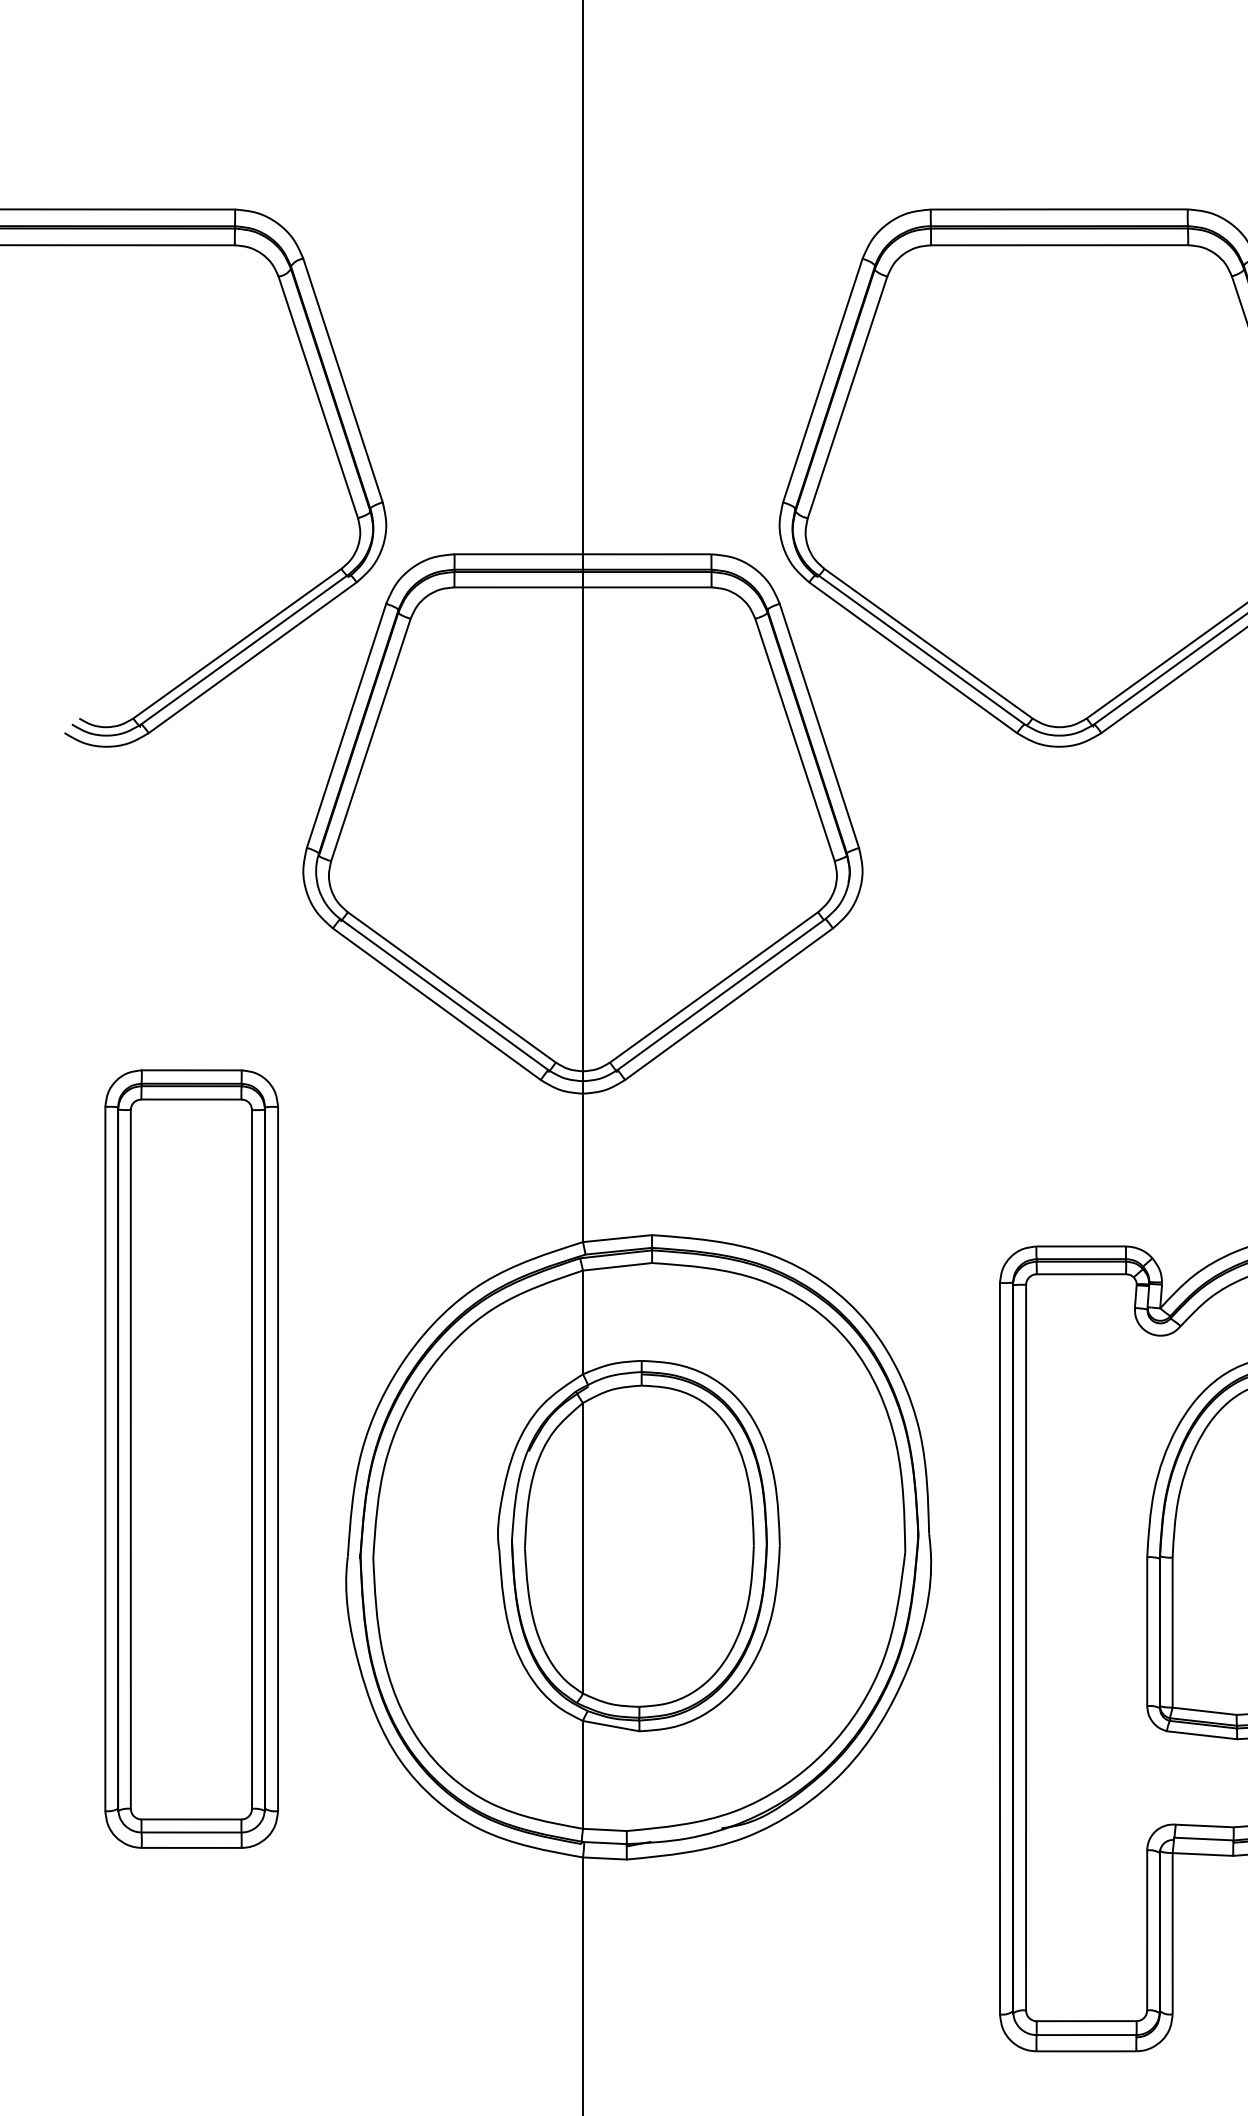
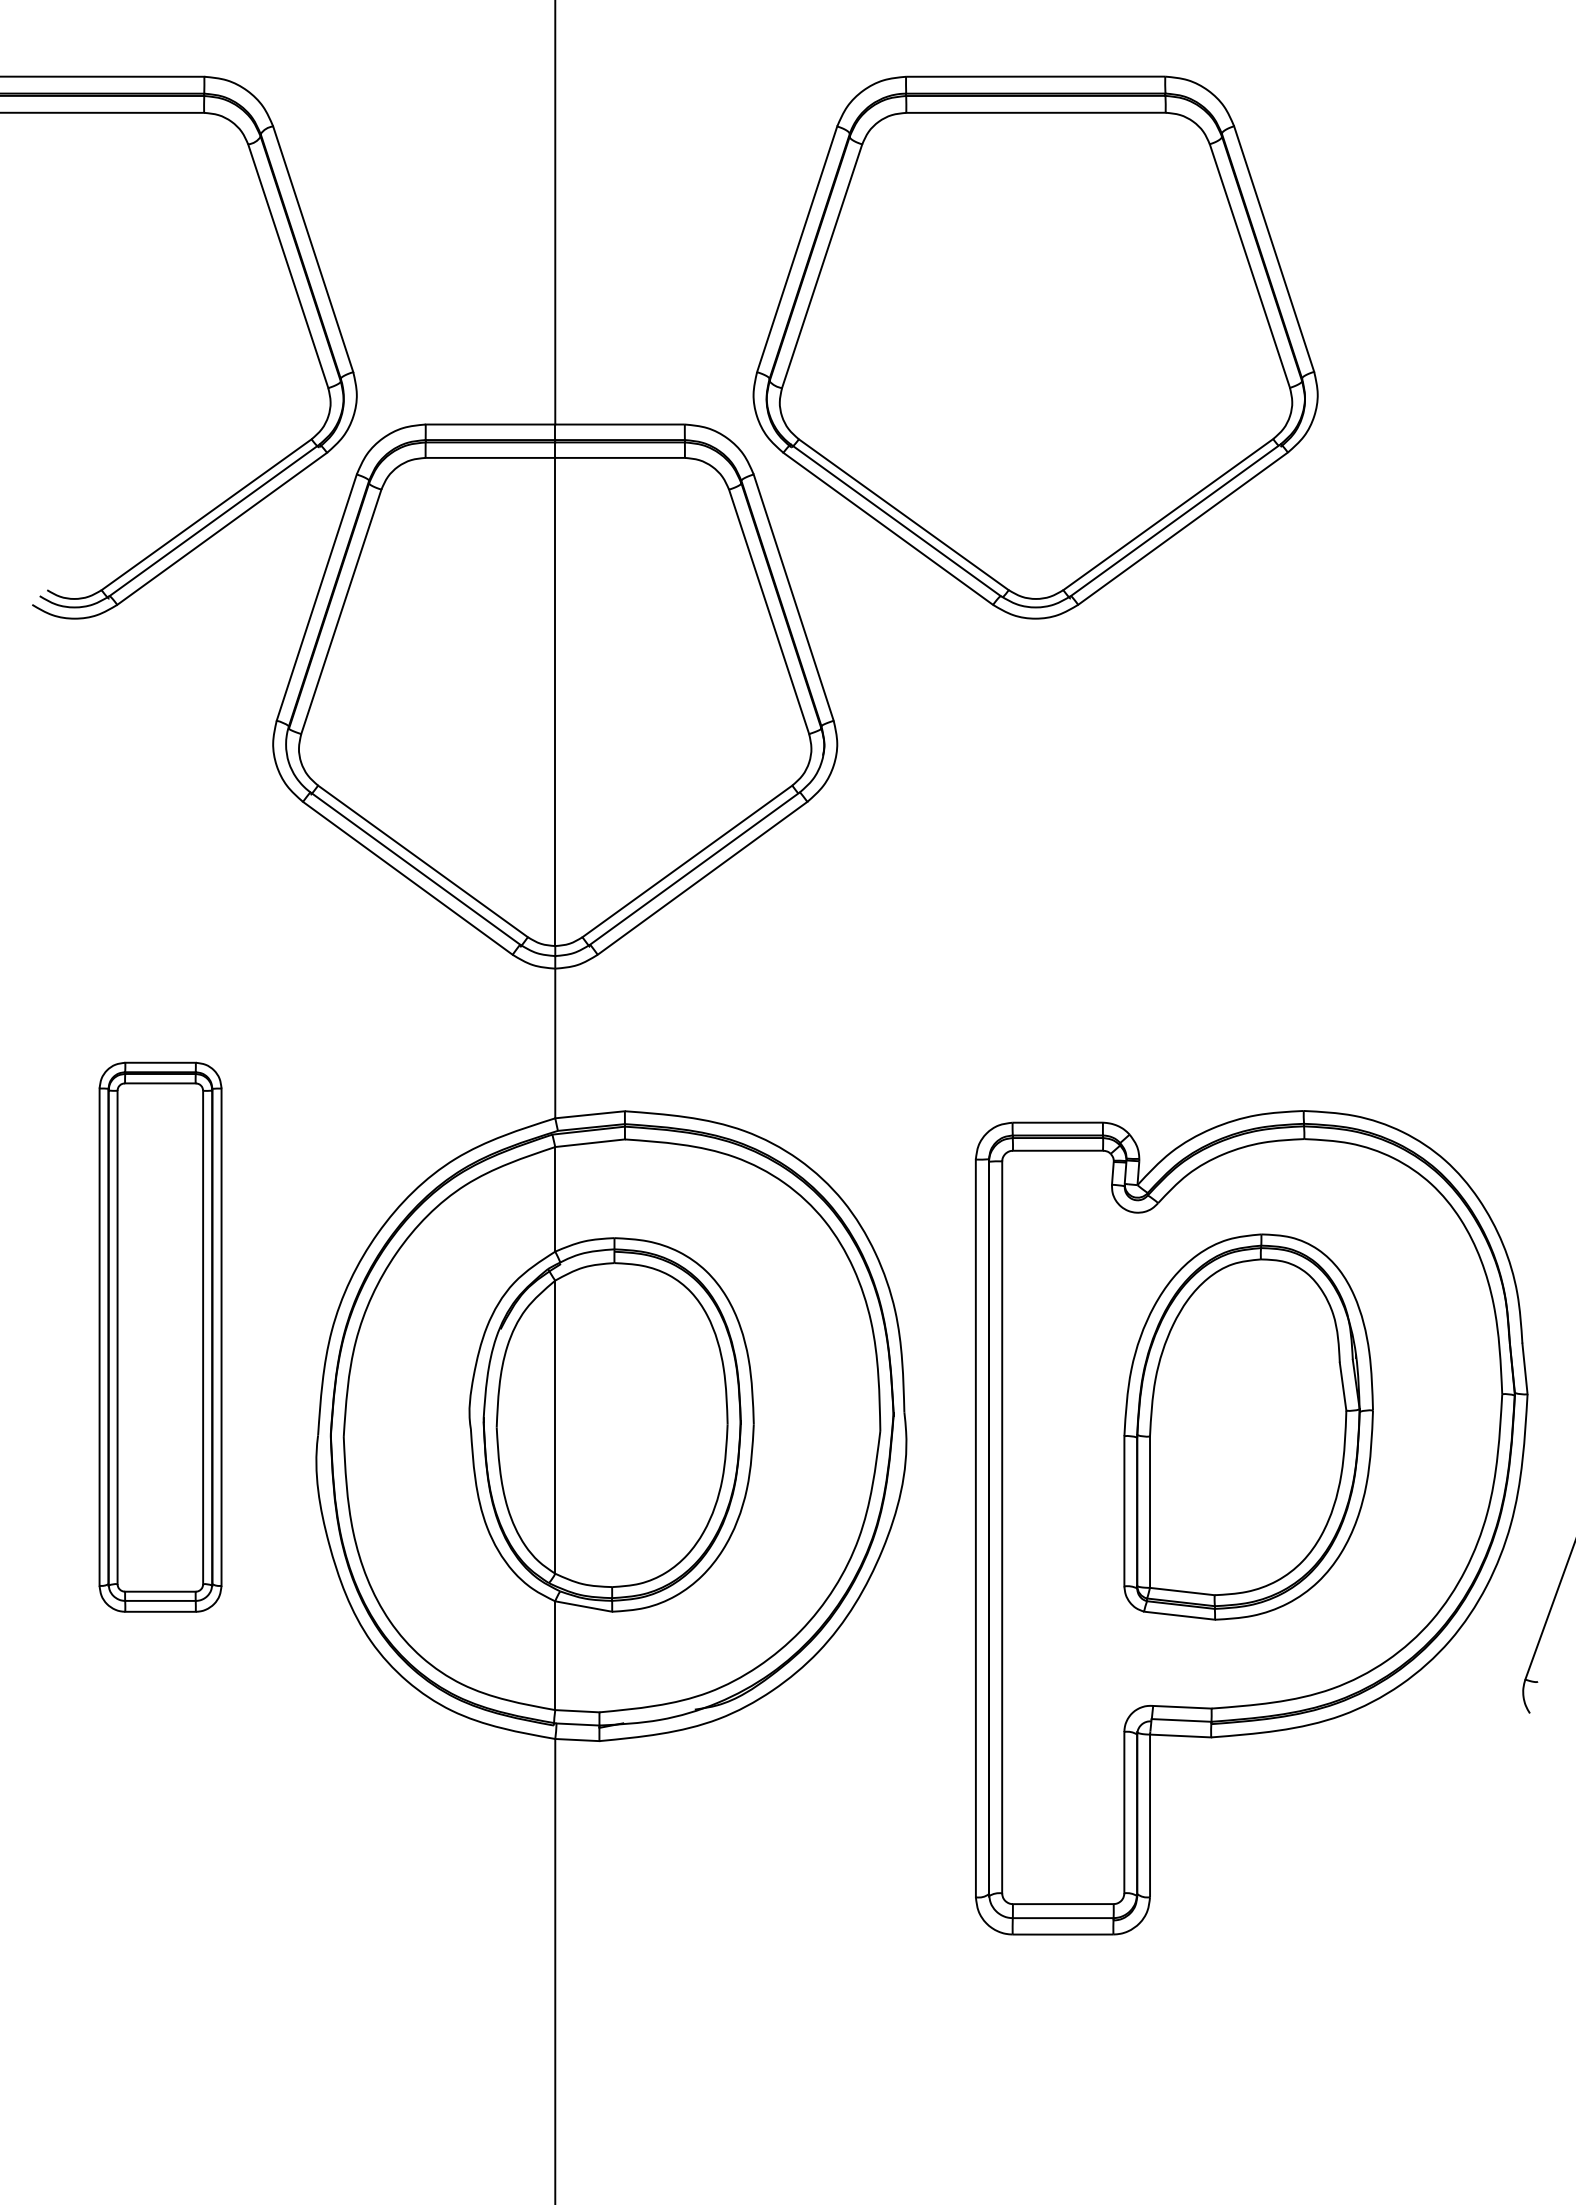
part: (191, 1459) -> (160, 1337), size x0.7

